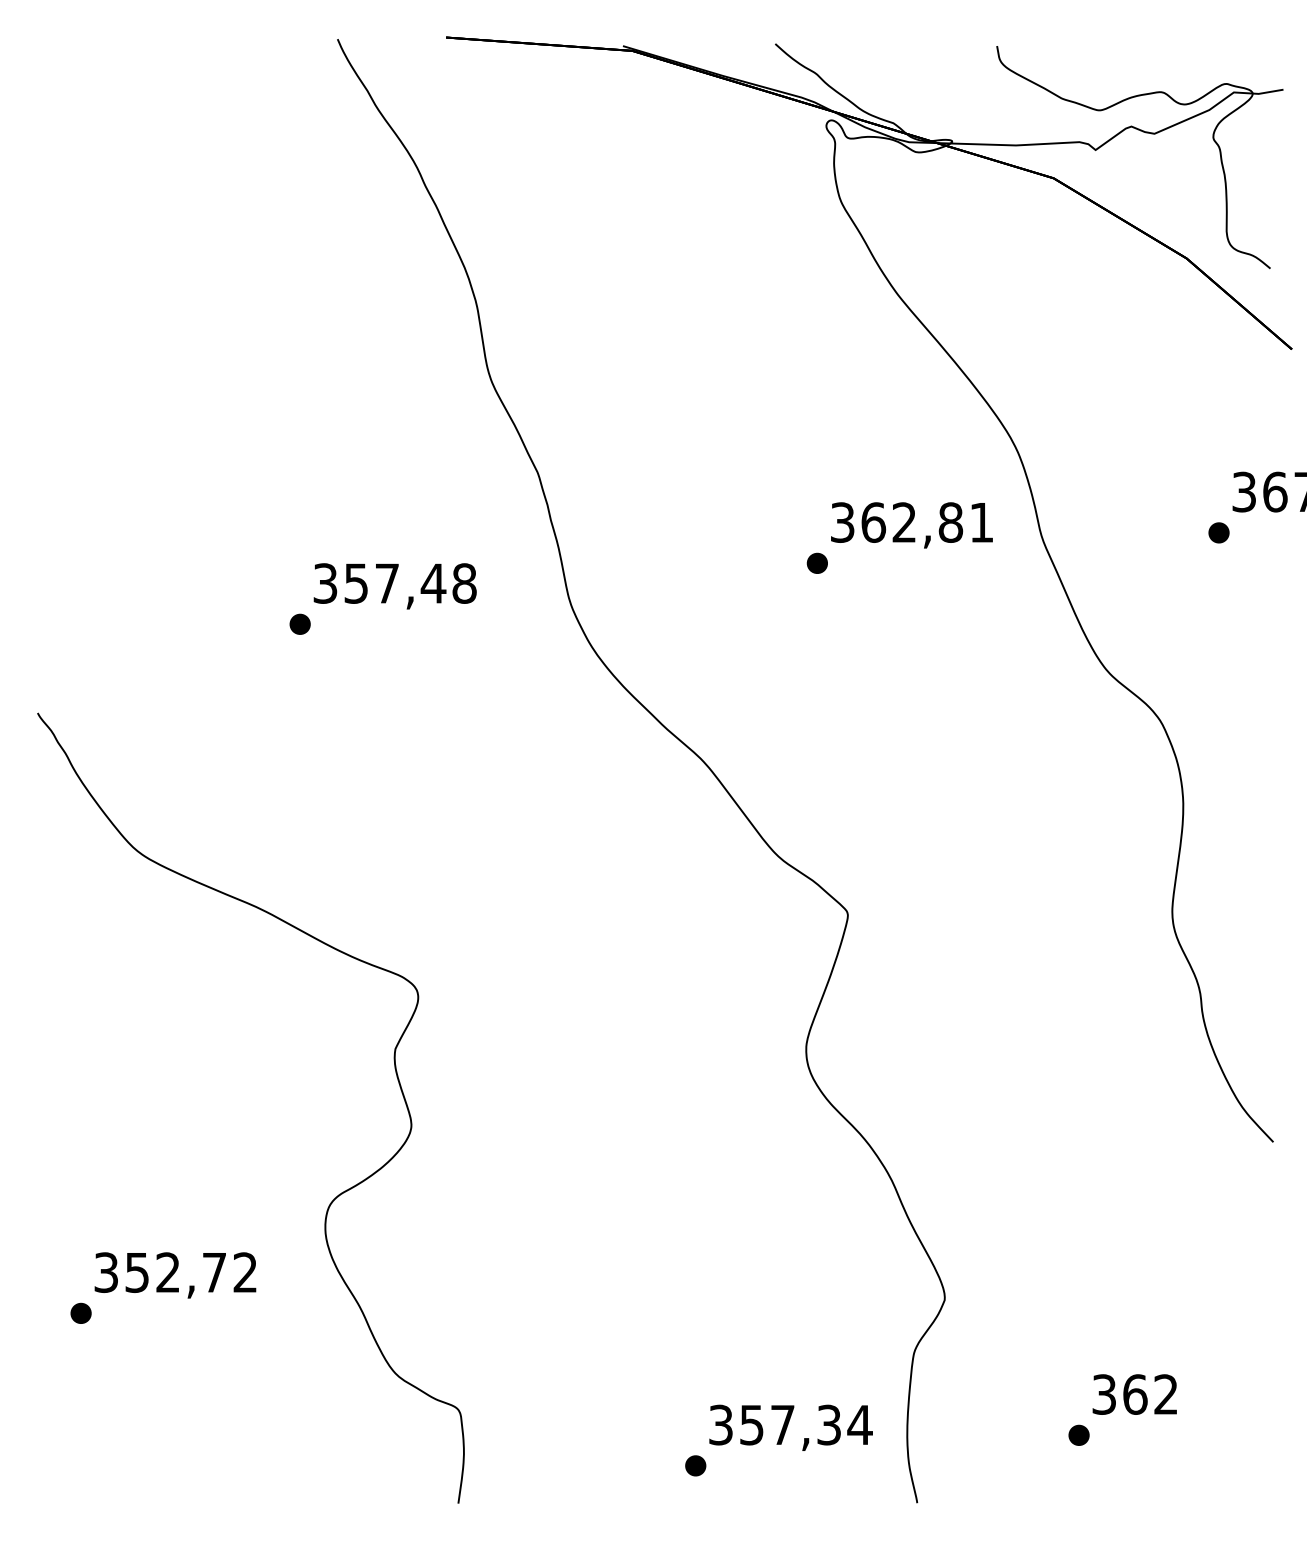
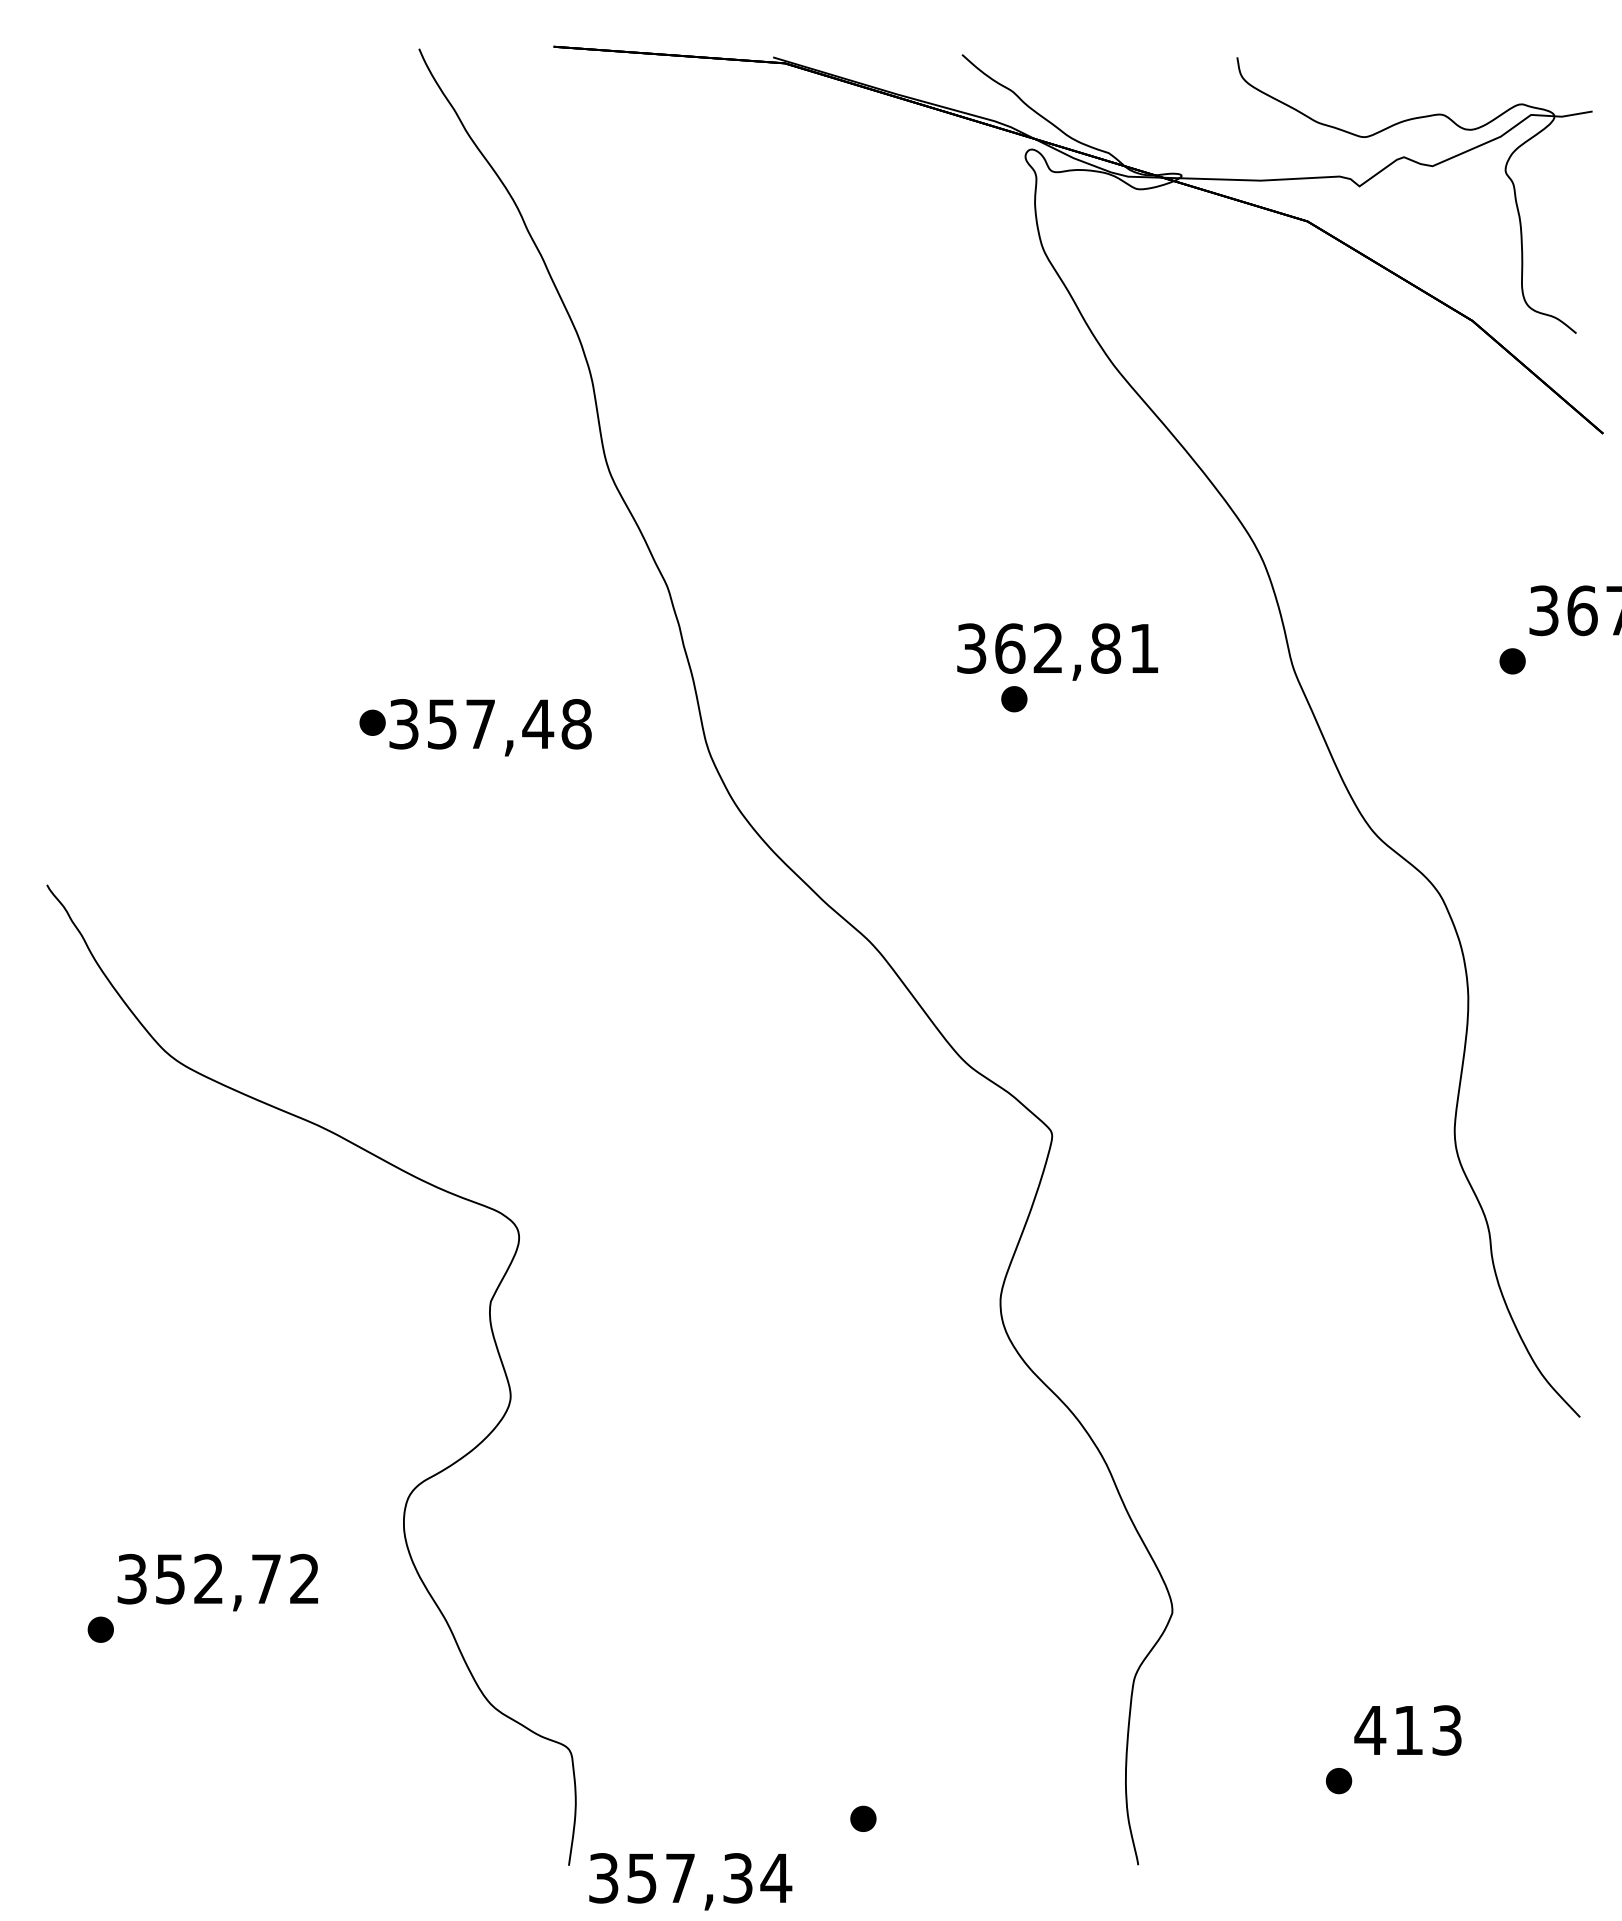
text: (911, 524) -> (1057, 651), moved
part: (300, 624) -> (372, 722), moved
text: (1134, 1394) -> (1407, 1730), 362 -> 413
text: (790, 1427) -> (690, 1881), moved

